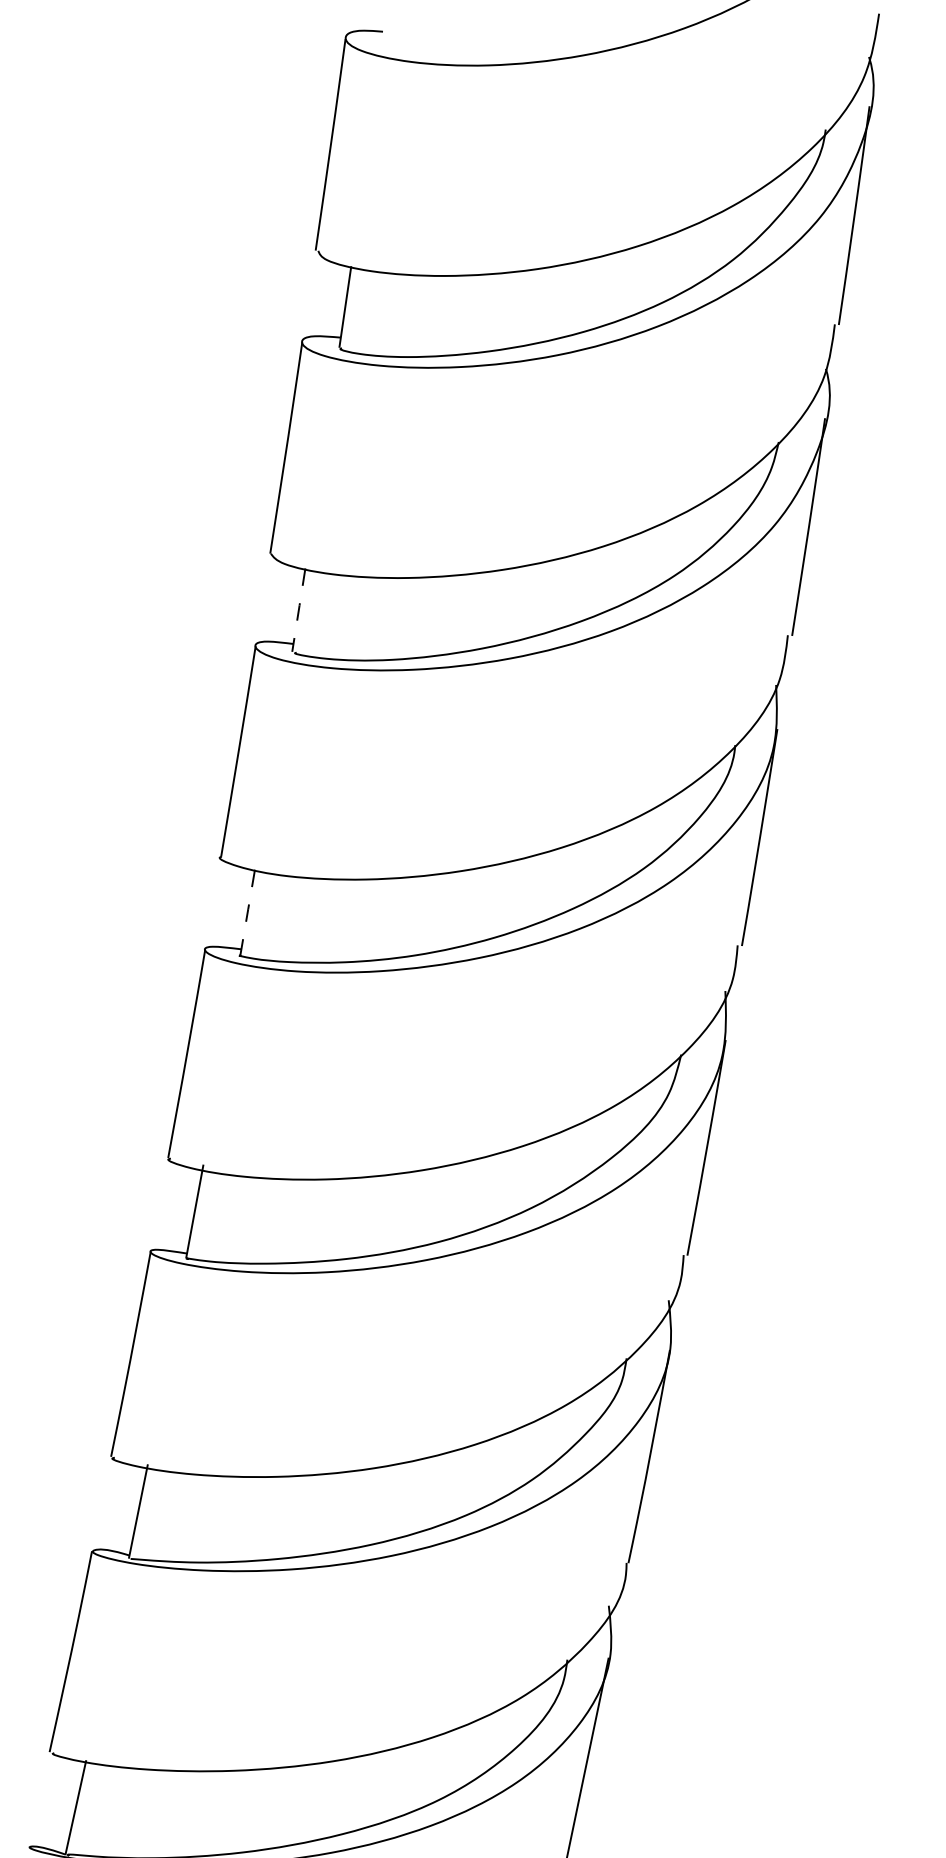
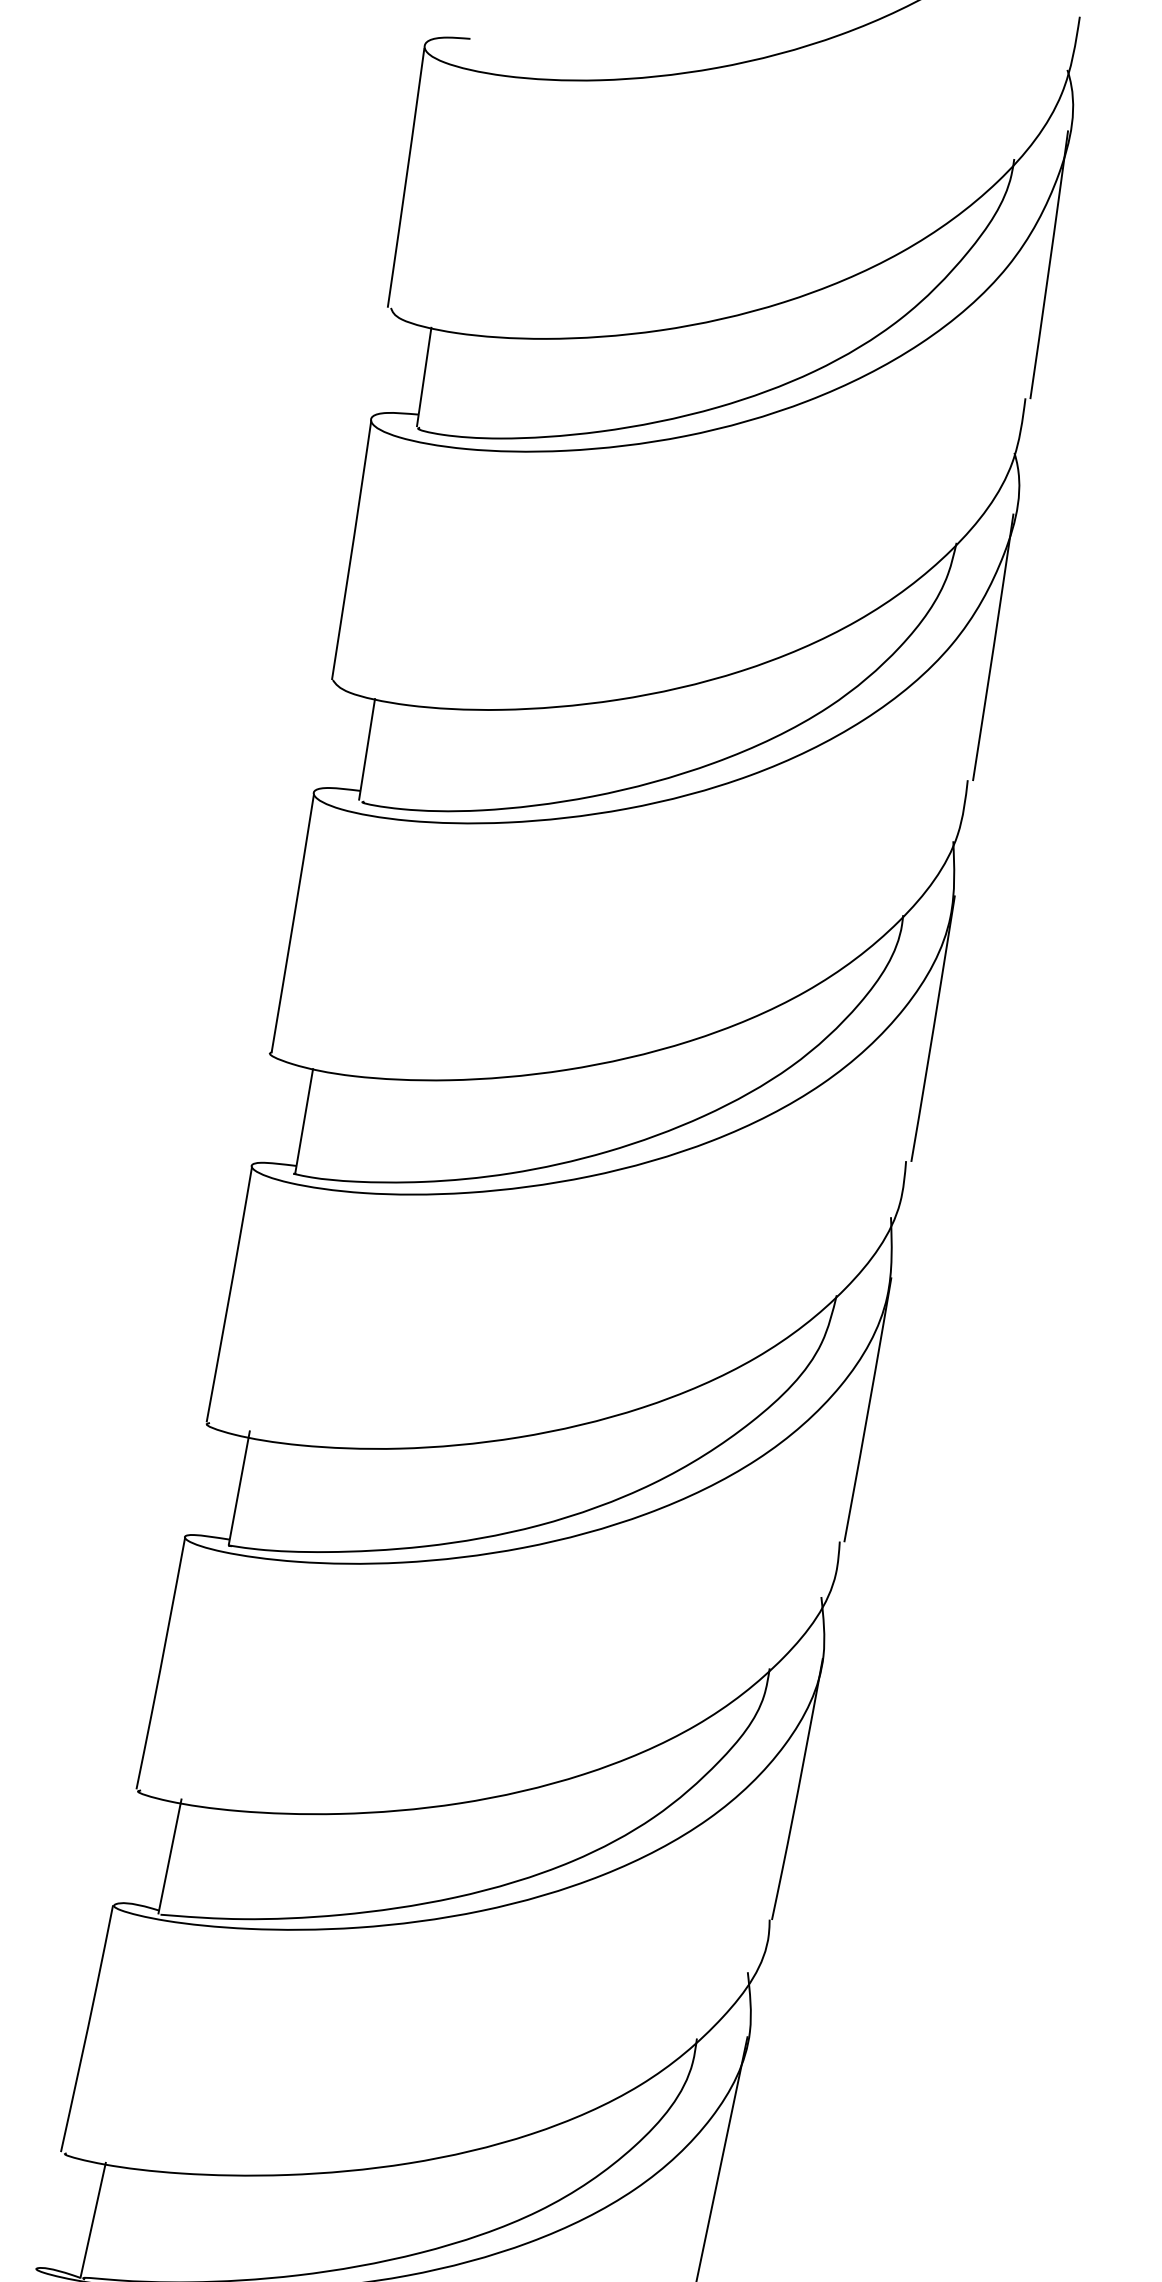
line: (298, 609) -> (366, 748), dashed -> solid
line: (247, 912) -> (304, 1120), dashed -> solid

